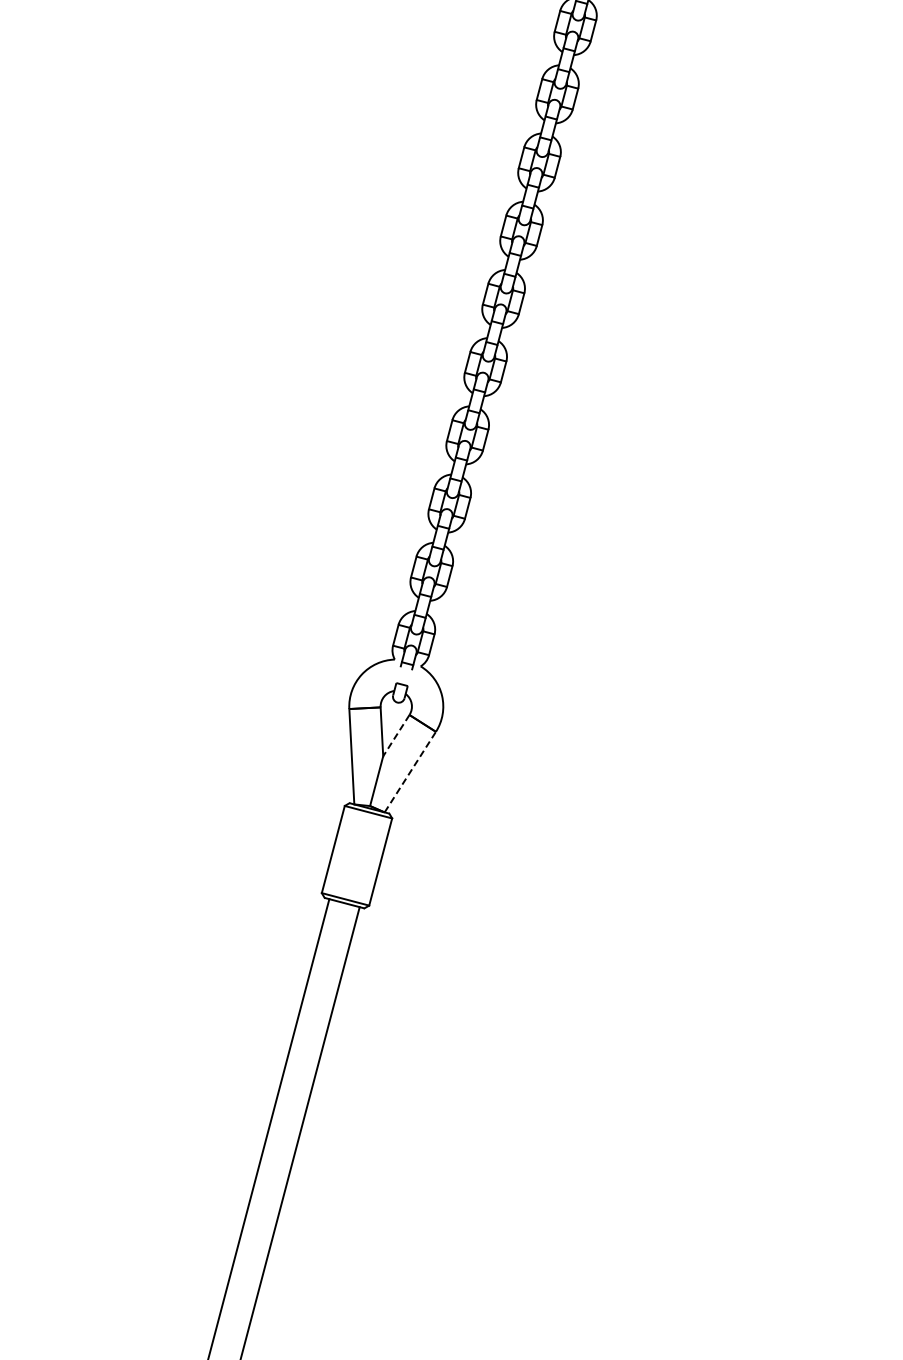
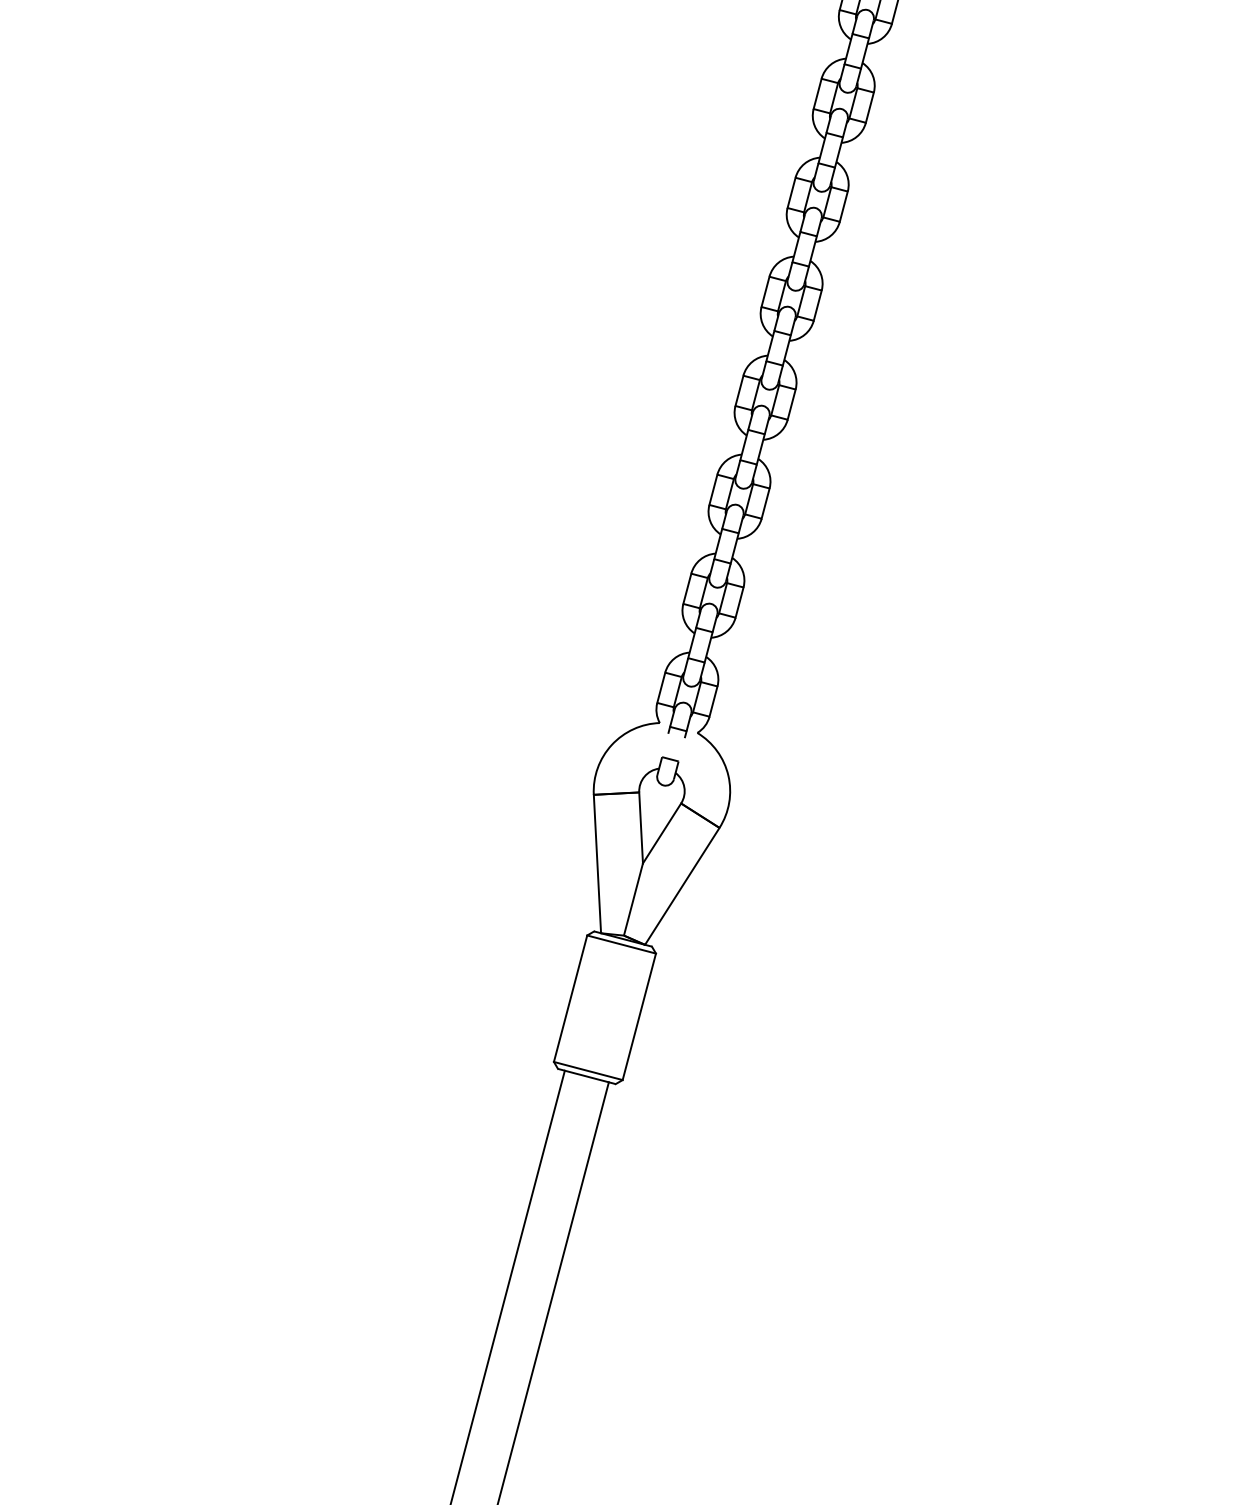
line: (396, 736) -> (662, 834), dashed -> solid
line: (410, 772) -> (682, 886), dashed -> solid

